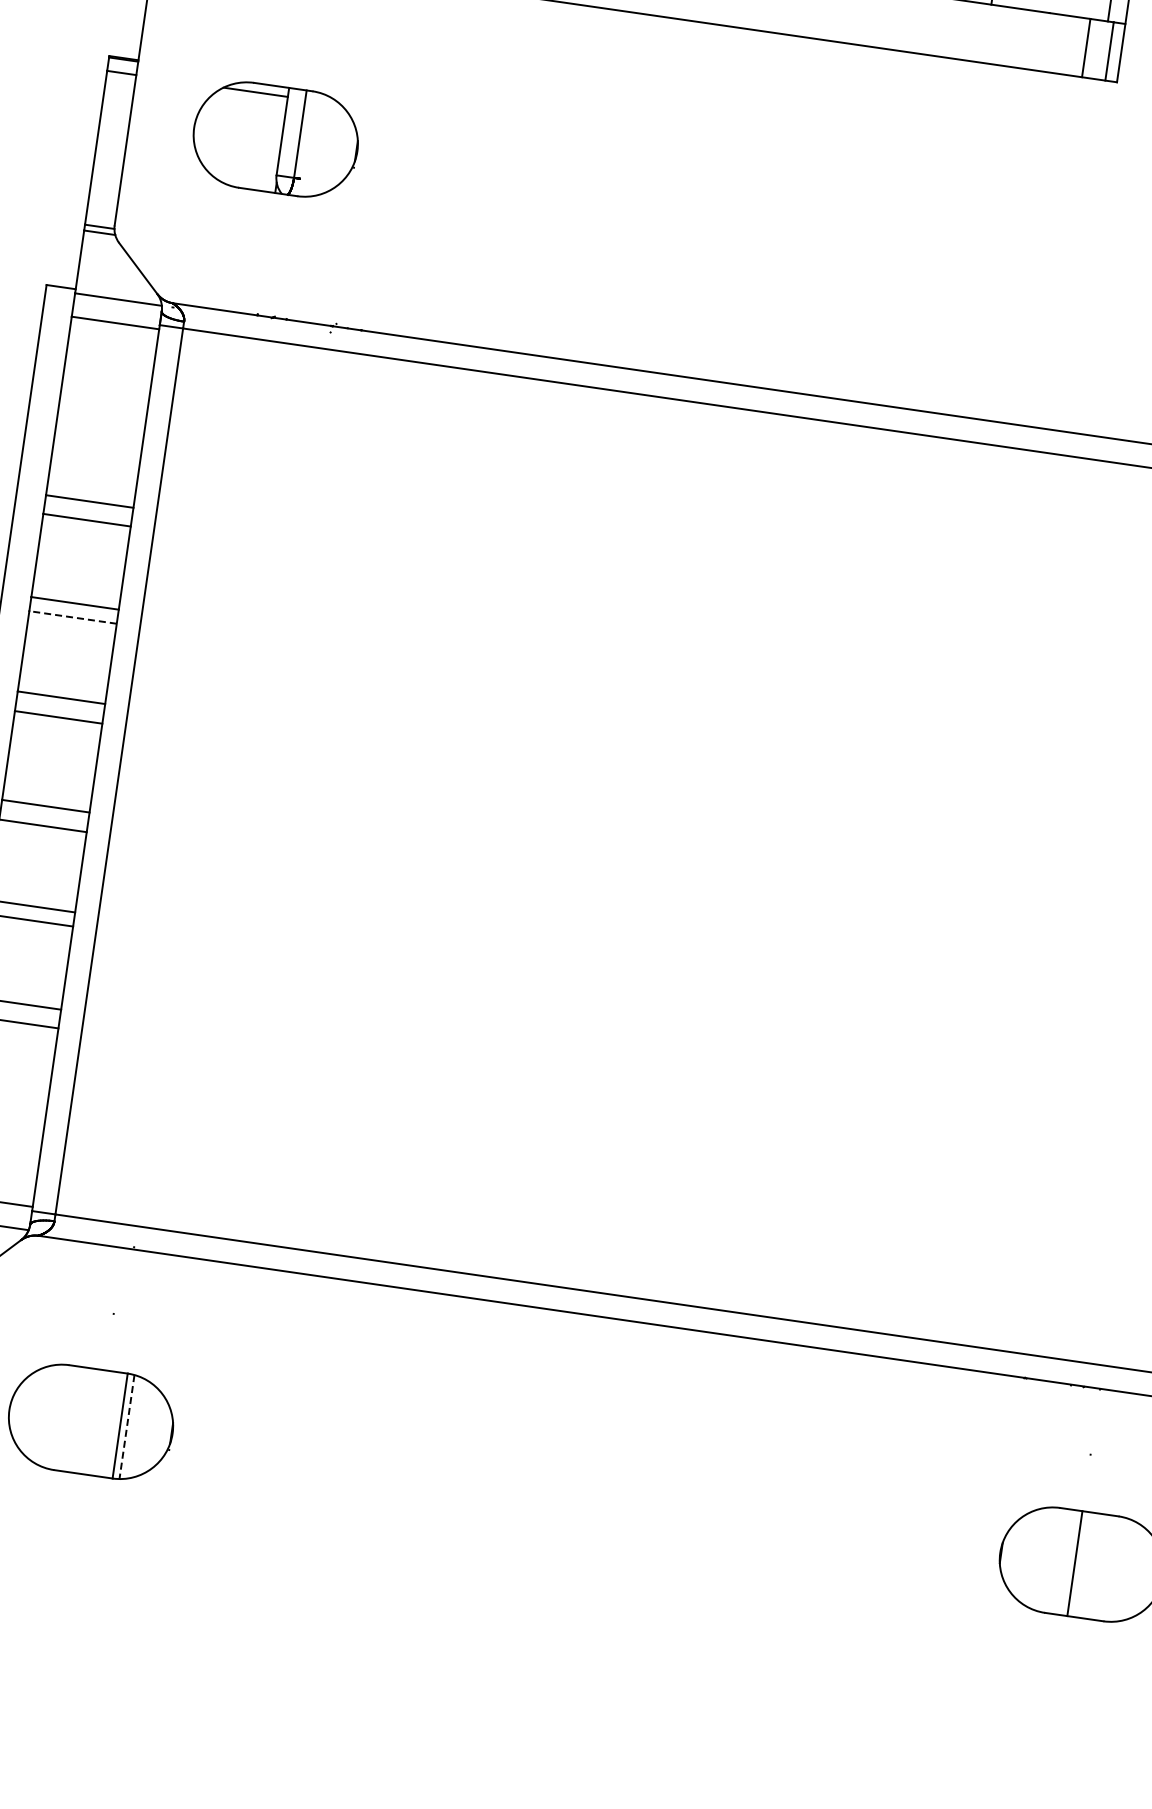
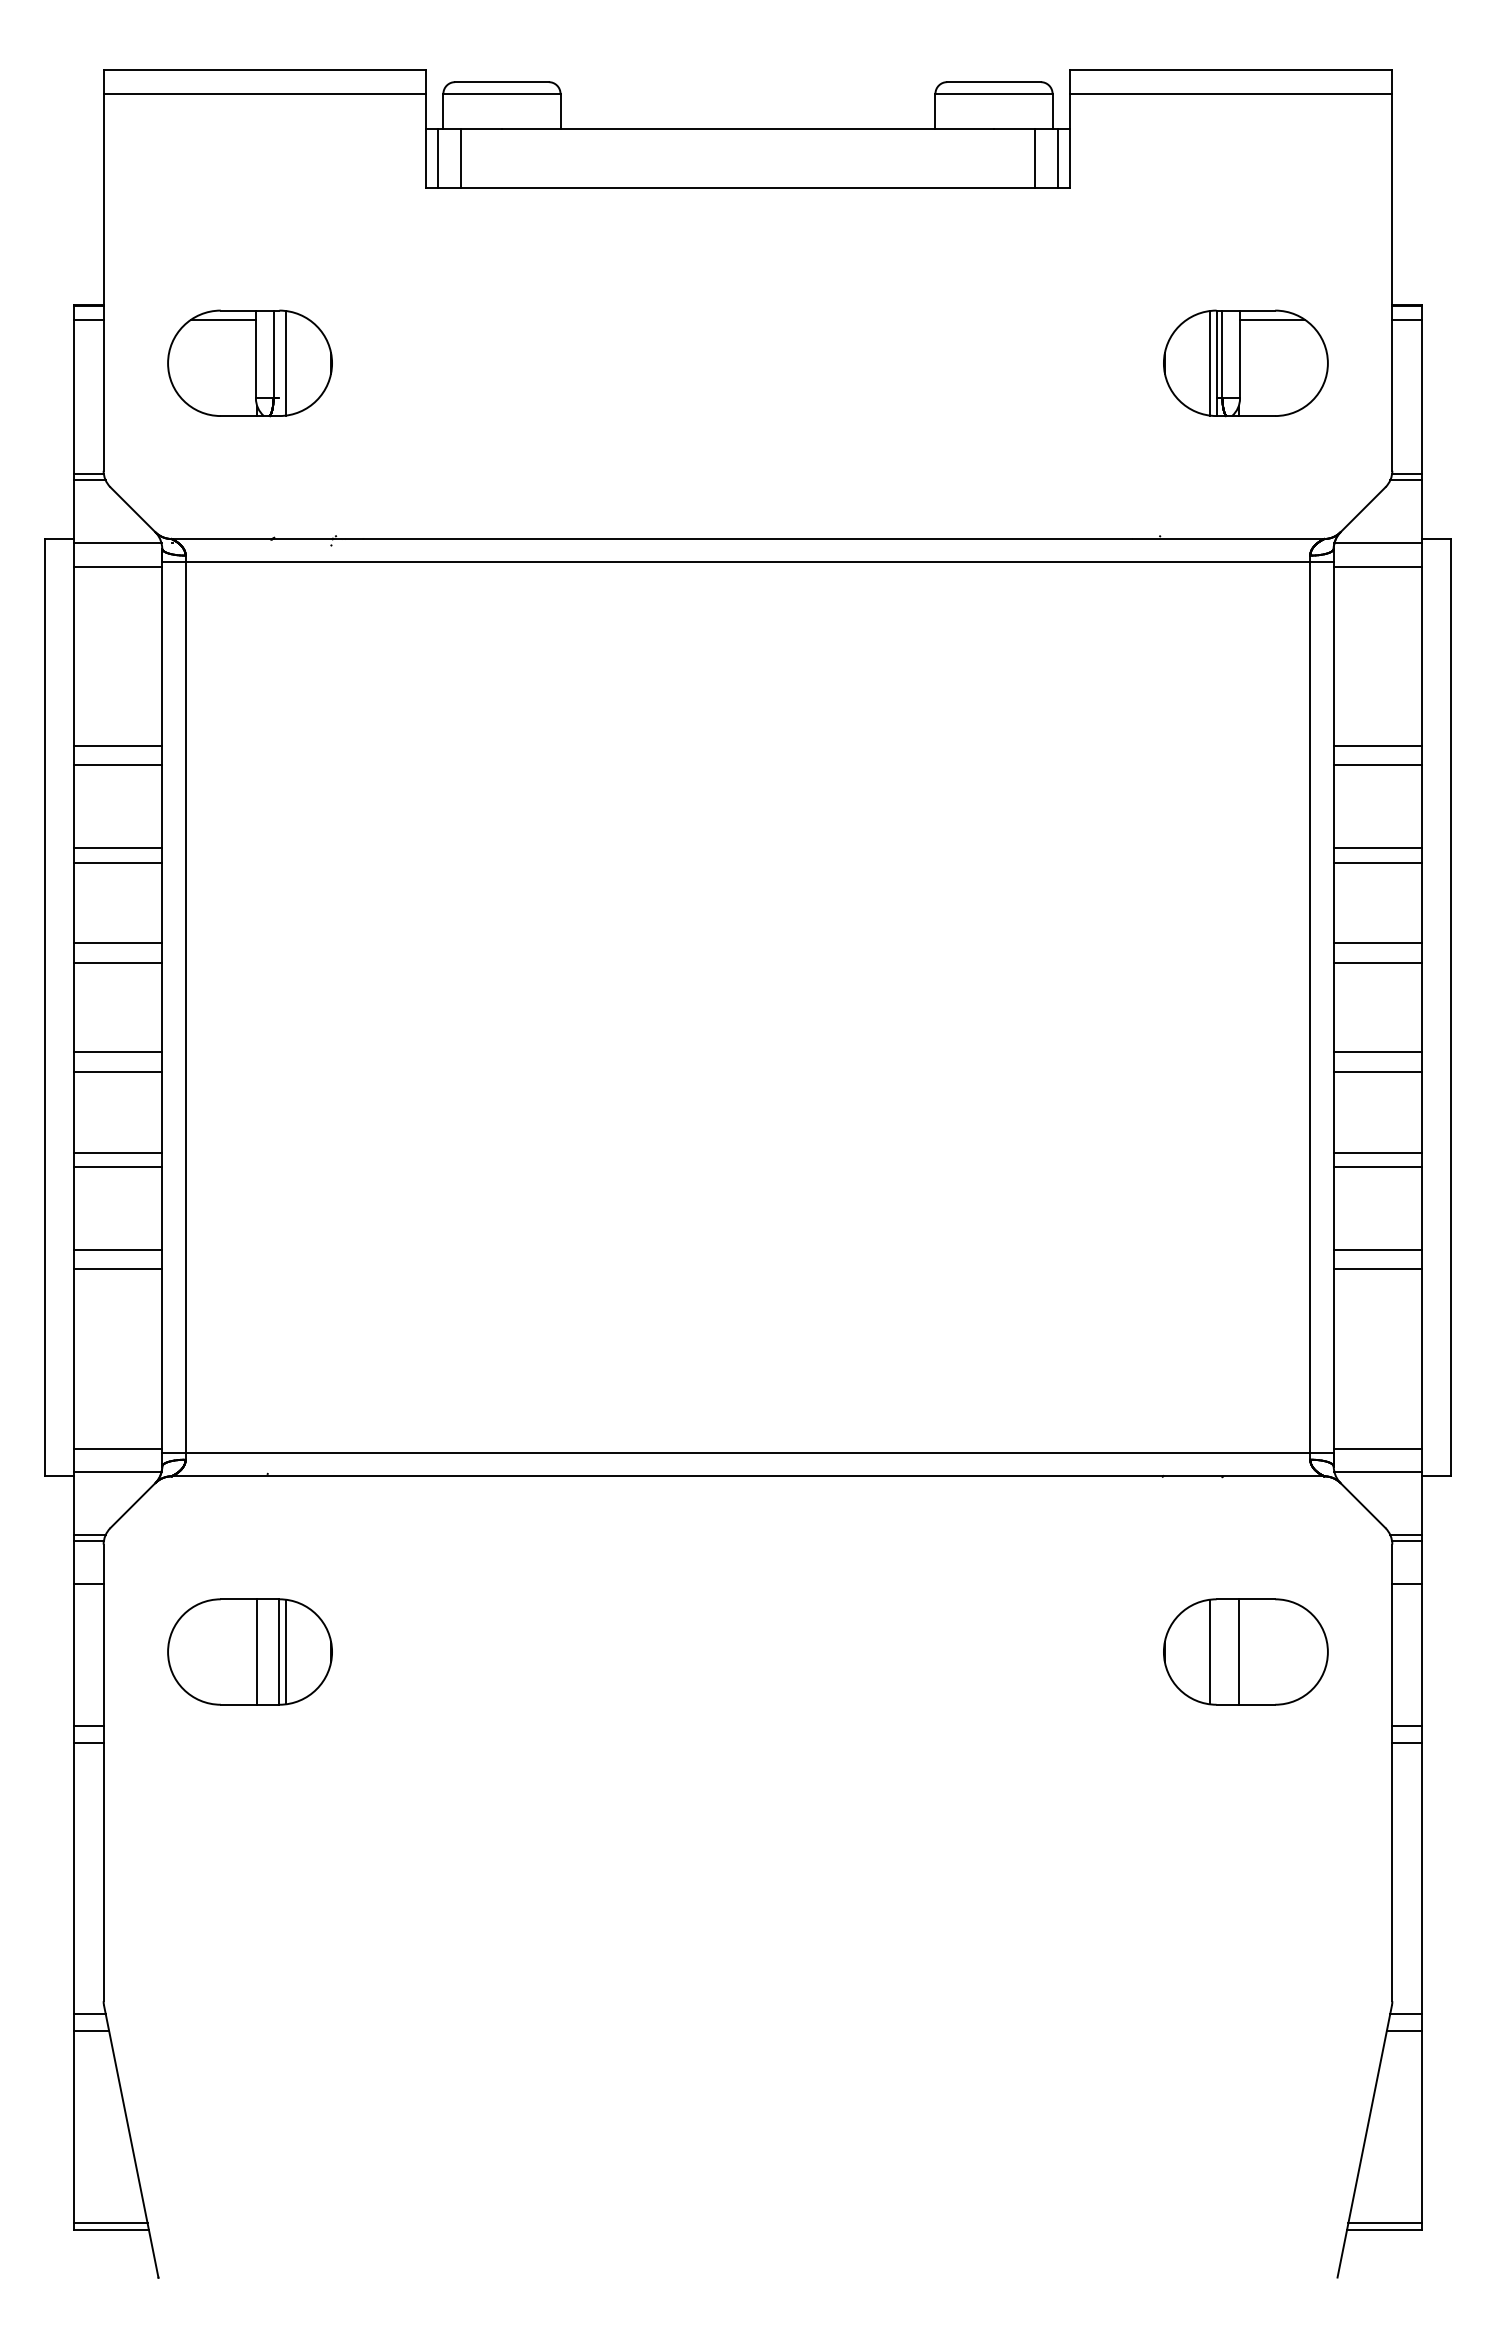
line: (312, 144) -> (286, 363), added
line: (73, 617) -> (118, 862), dashed -> solid
line: (98, 1422) -> (257, 1651), added
line: (127, 1427) -> (286, 1652), dashed -> solid
line: (1045, 1558) -> (1209, 1651), added

